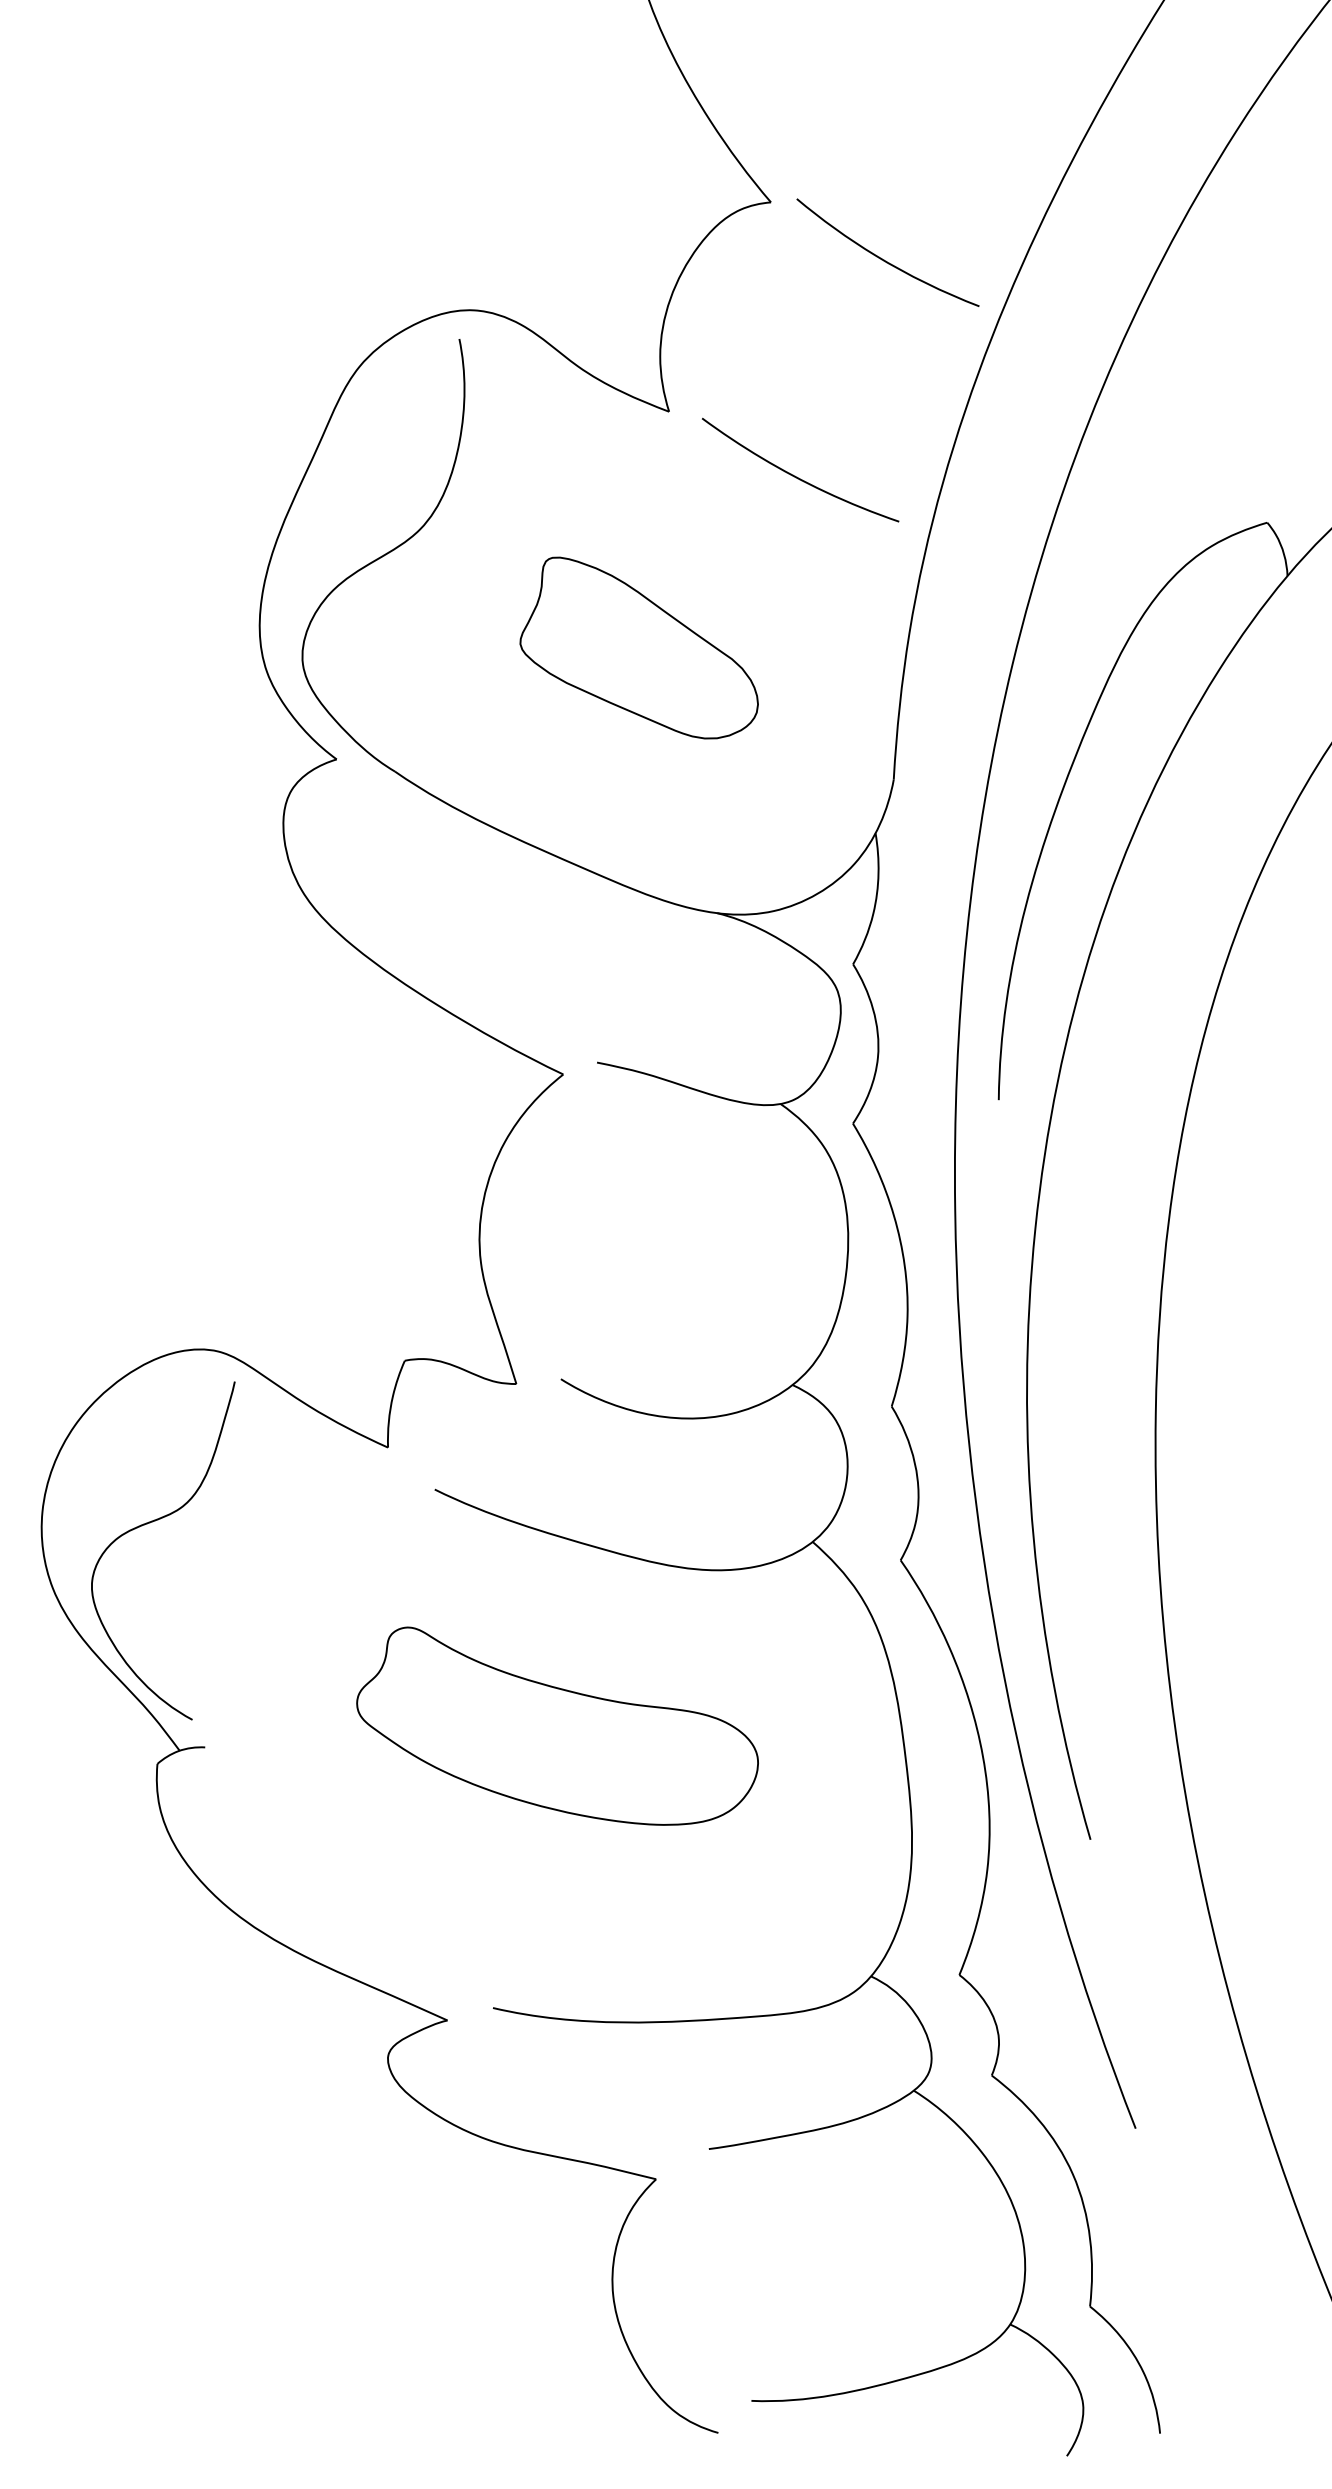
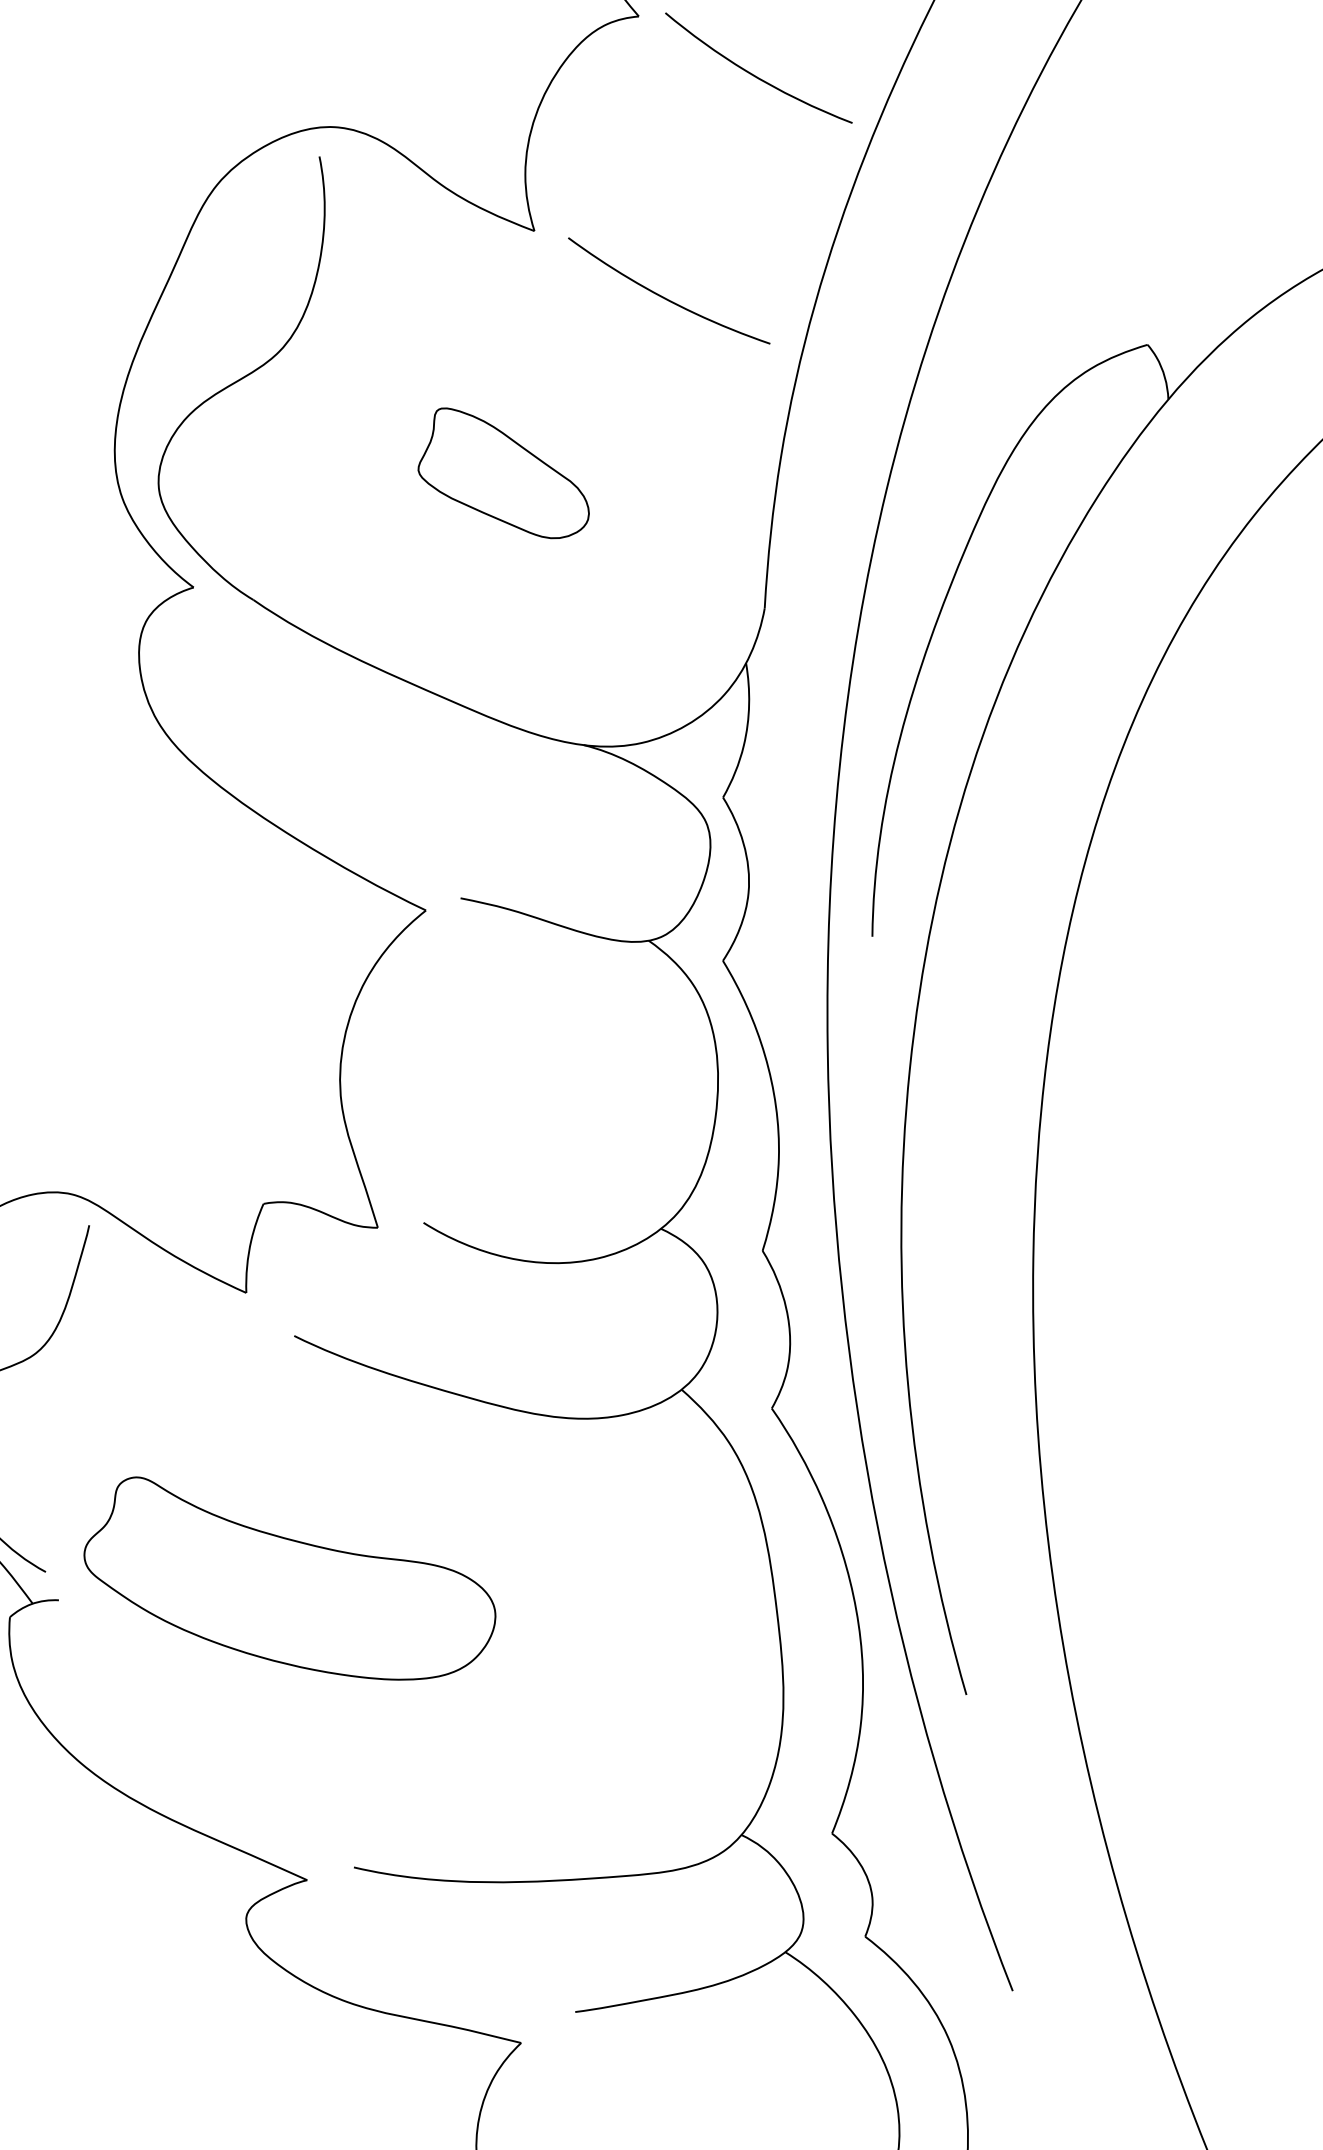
part: (638, 647) -> (503, 472), size x0.7
part: (557, 1725) -> (289, 1577), moved

